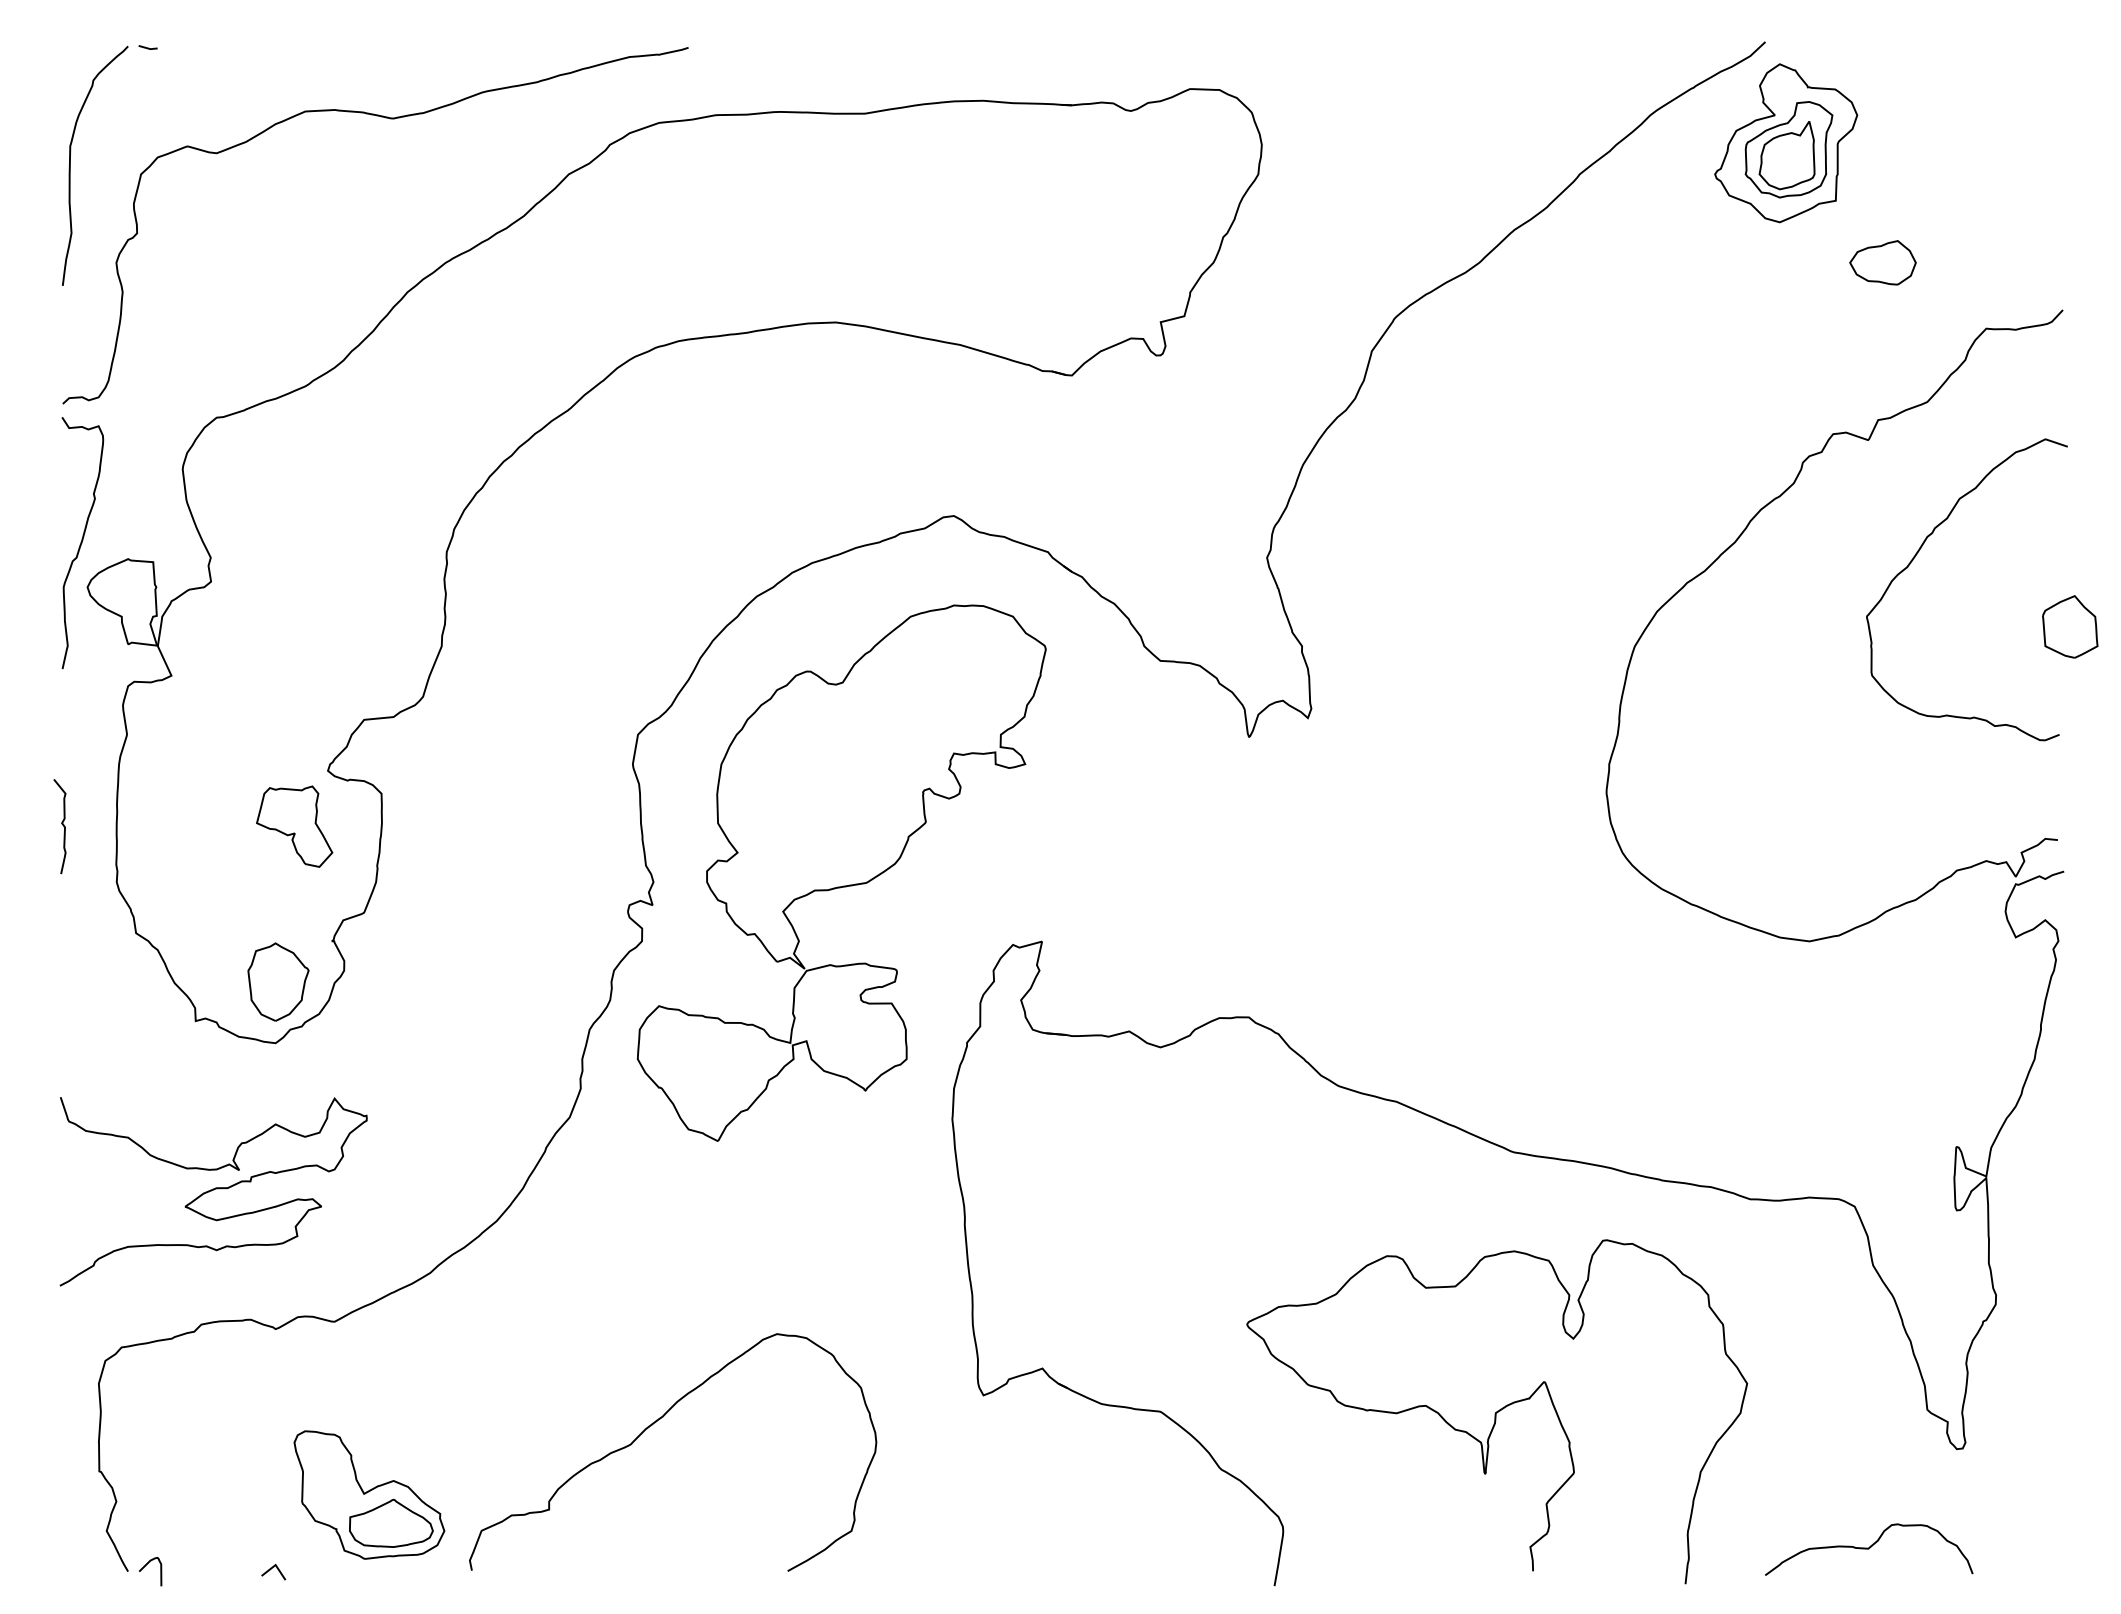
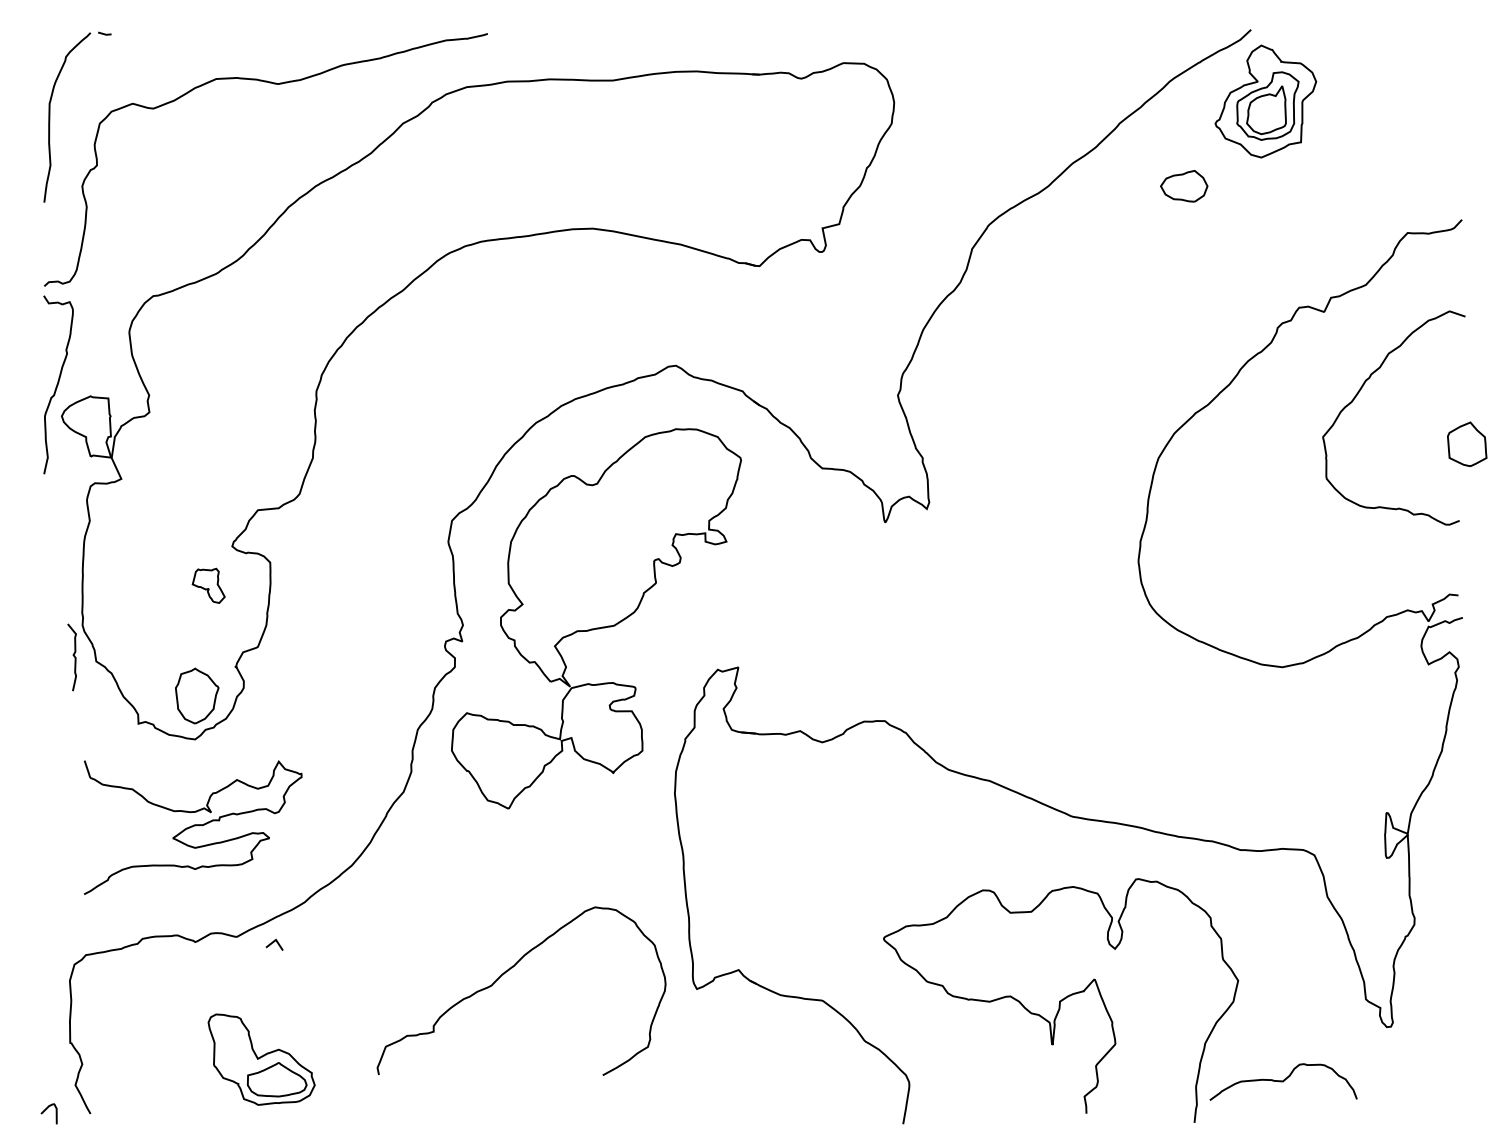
part: (1882, 262) -> (1183, 186), moved
curve: (61, 824) -> (73, 655), moved
part: (294, 826) -> (208, 585), size x0.6
curve: (213, 1190) -> (192, 826), moved
curve: (651, 1426) -> (506, 972), moved
curve: (1869, 1549) -> (1283, 1081), moved
curve: (145, 1566) -> (45, 1110), moved
line: (271, 1569) -> (273, 943), moved

